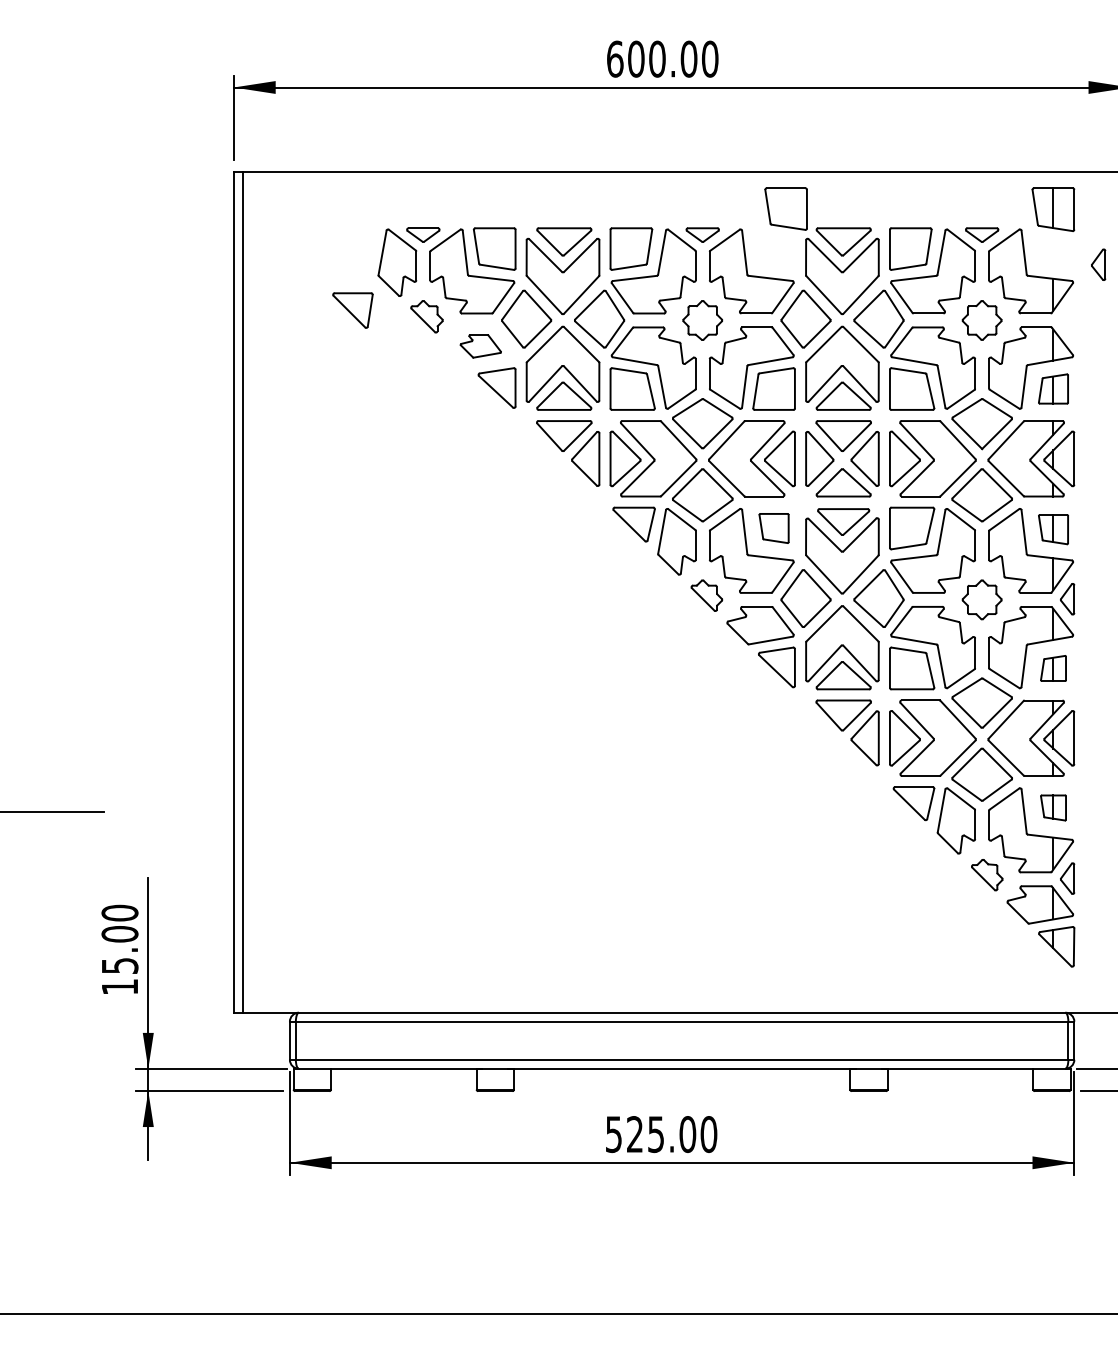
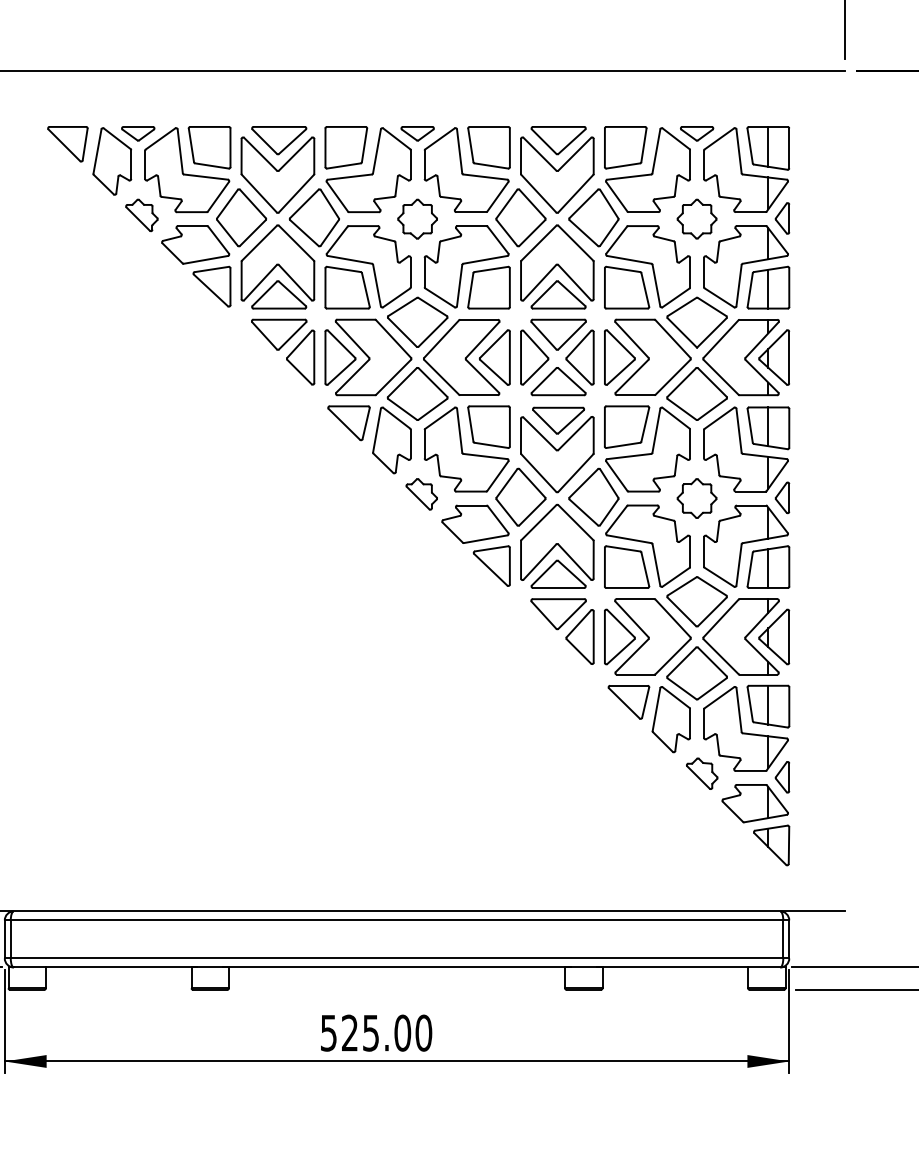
part: (785, 208) -> (488, 147), moved
part: (1053, 209) -> (768, 148), moved
part: (1098, 264) -> (782, 218), moved
part: (352, 310) -> (67, 144), moved
part: (480, 346) -> (195, 245), size x1.67
part: (1053, 388) -> (768, 287), size x1.43
part: (773, 528) -> (488, 427), size x1.43
part: (1053, 529) -> (768, 428), size x1.43
part: (1053, 668) -> (768, 567), size x1.67
part: (1053, 807) -> (768, 706), size x1.67

